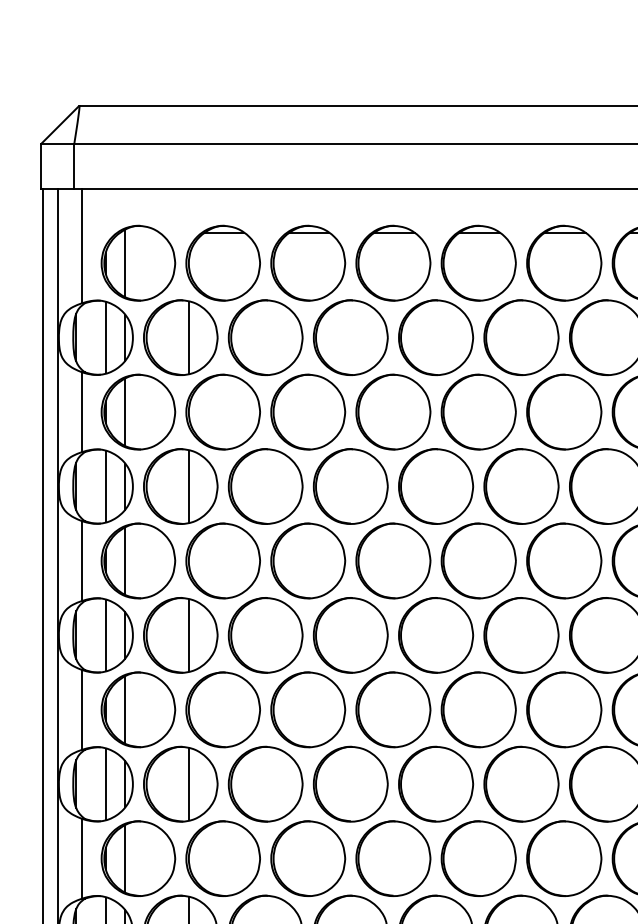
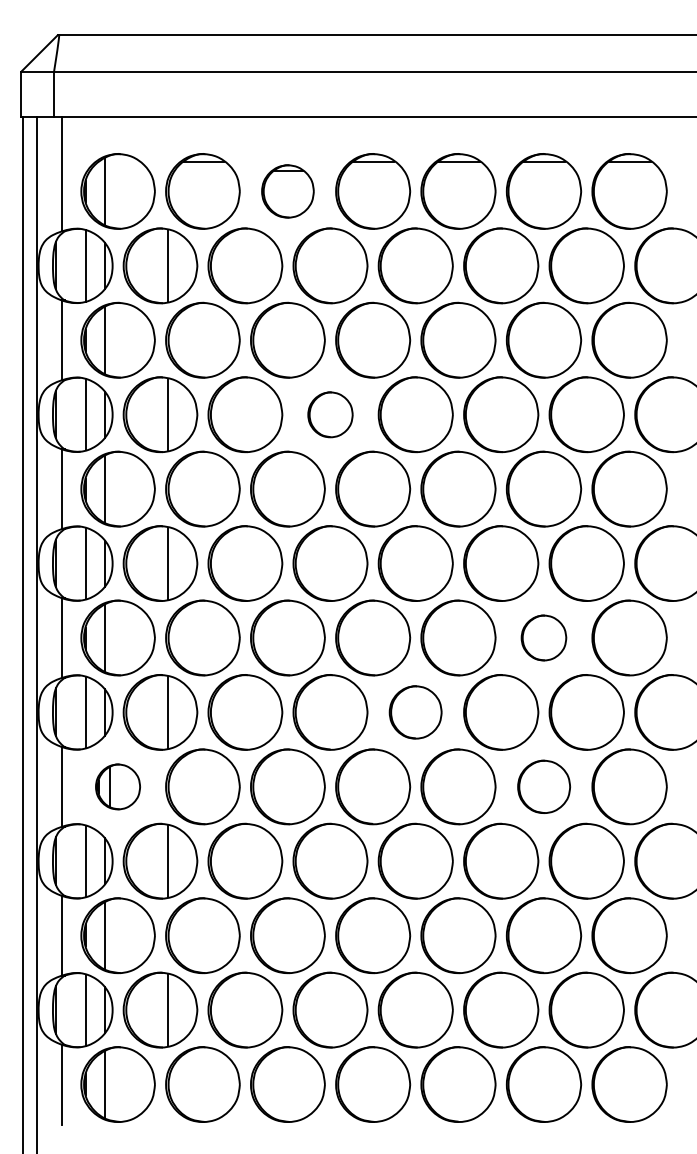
part: (307, 263) -> (287, 191), size x0.7
part: (350, 486) -> (330, 414), size x0.6
part: (563, 709) -> (543, 637), size x0.6
part: (435, 784) -> (415, 712), size x0.7
part: (137, 858) -> (117, 786), size x0.6
part: (564, 858) -> (544, 786), size x0.7

